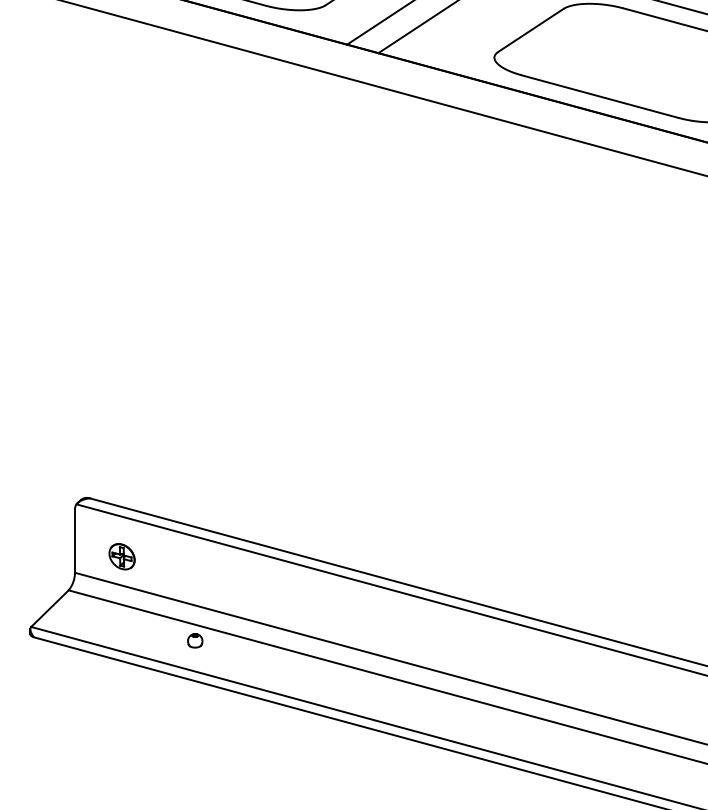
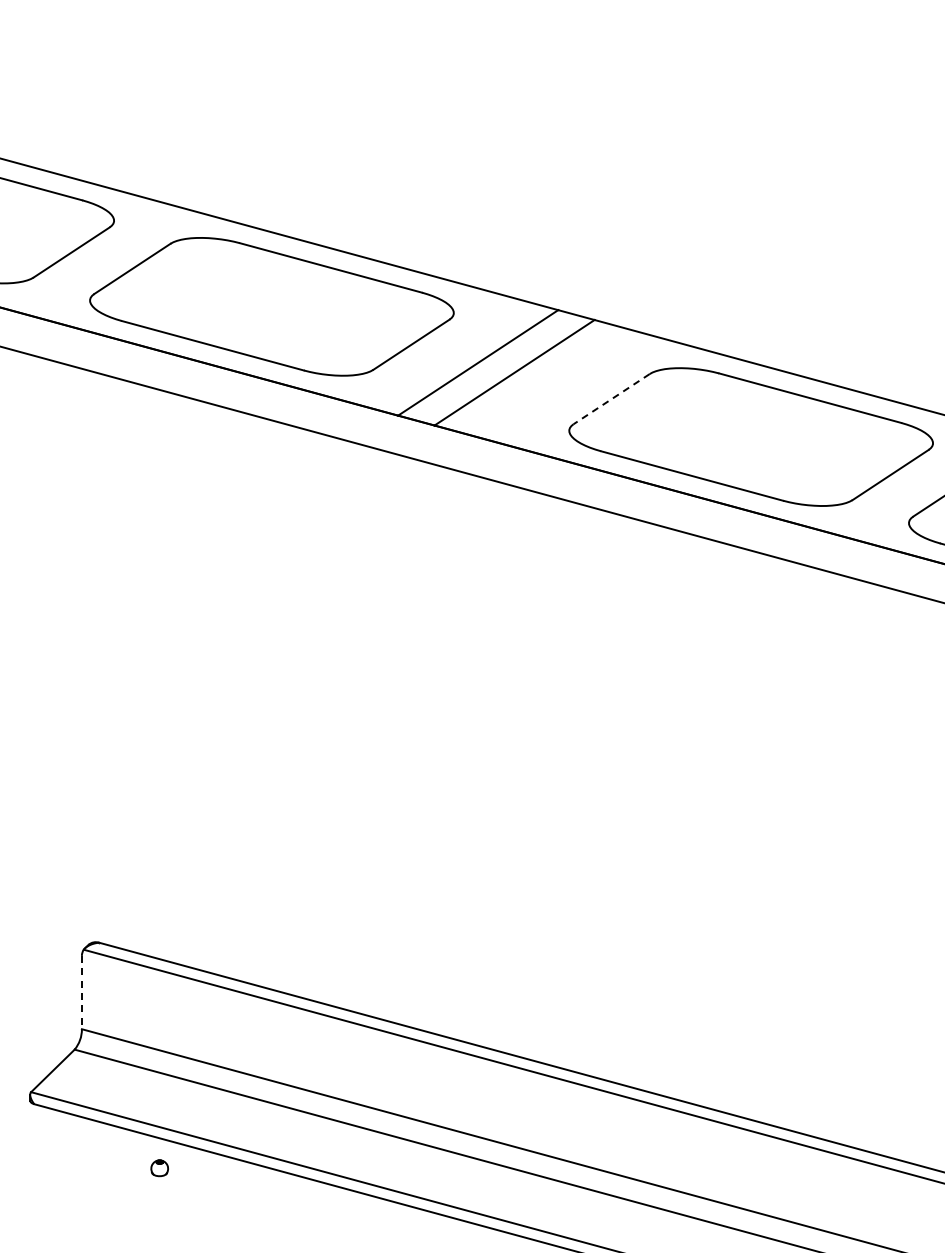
line: (530, 30) -> (611, 399), solid -> dashed
line: (74, 541) -> (81, 992), solid -> dashed
part: (121, 556) -> (136, 1010), removed
part: (195, 641) -> (159, 1168), moved

